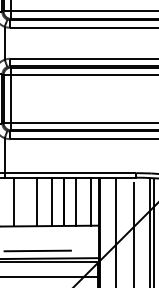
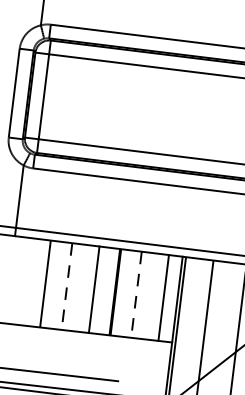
line: (13, 201) -> (45, 283), moved
line: (36, 202) -> (66, 287), solid -> dashed
line: (75, 202) -> (136, 296), solid -> dashed

